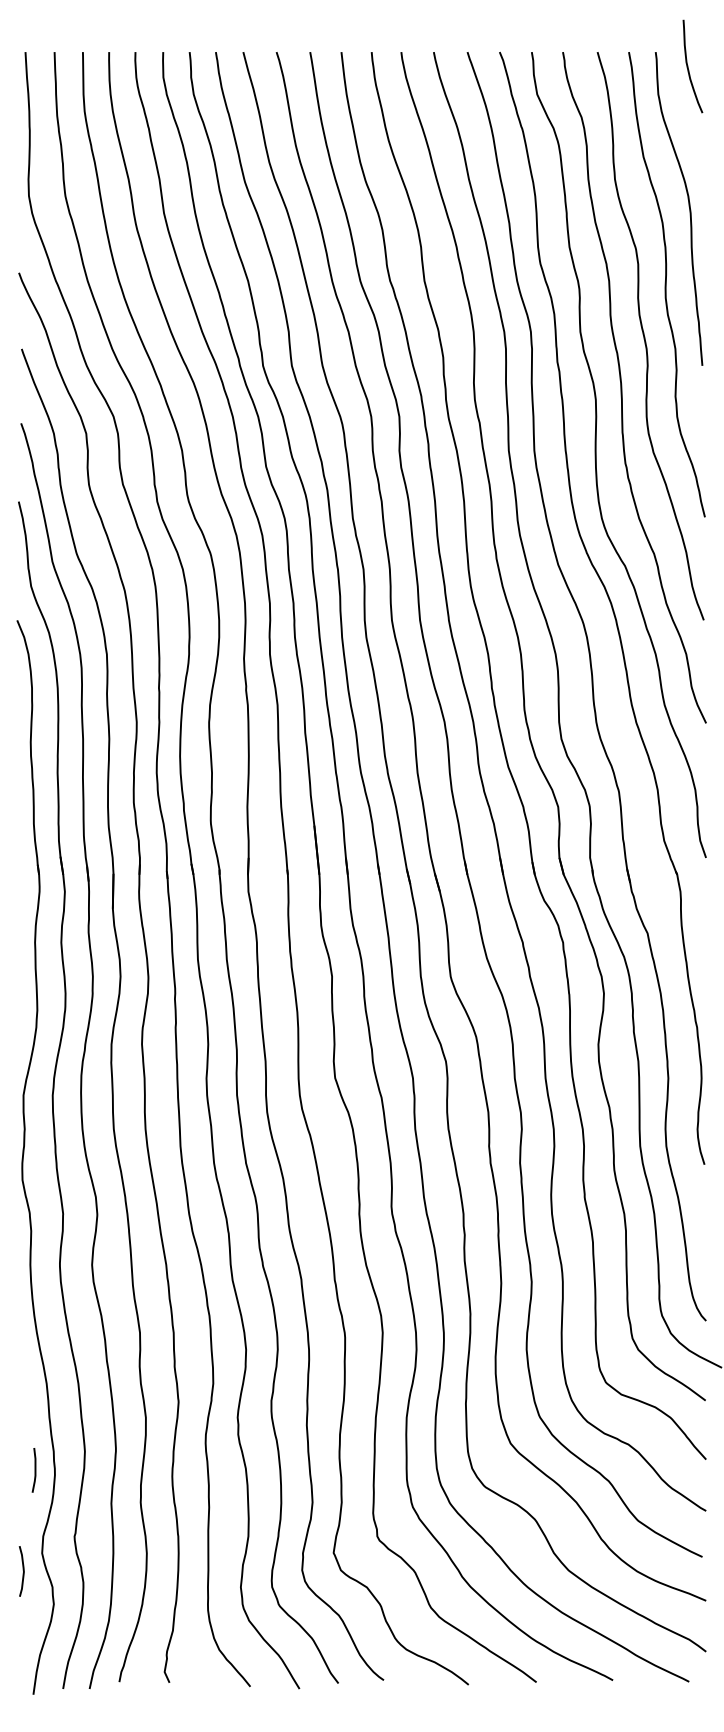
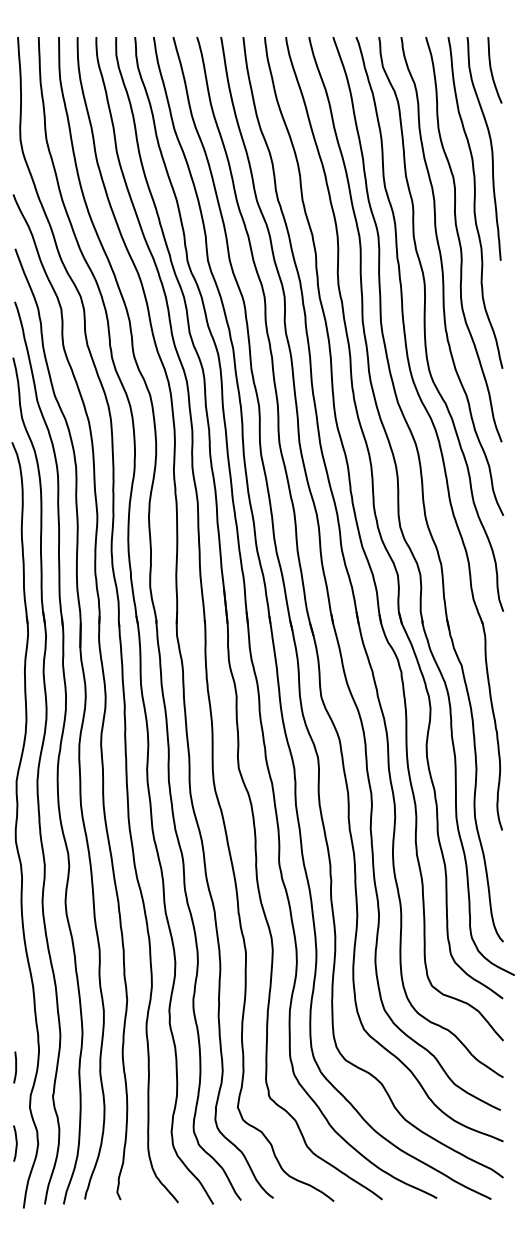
curve: (689, 66) -> (492, 70), moved
line: (34, 1470) -> (15, 1067), moved
curve: (21, 1569) -> (15, 1142), moved

